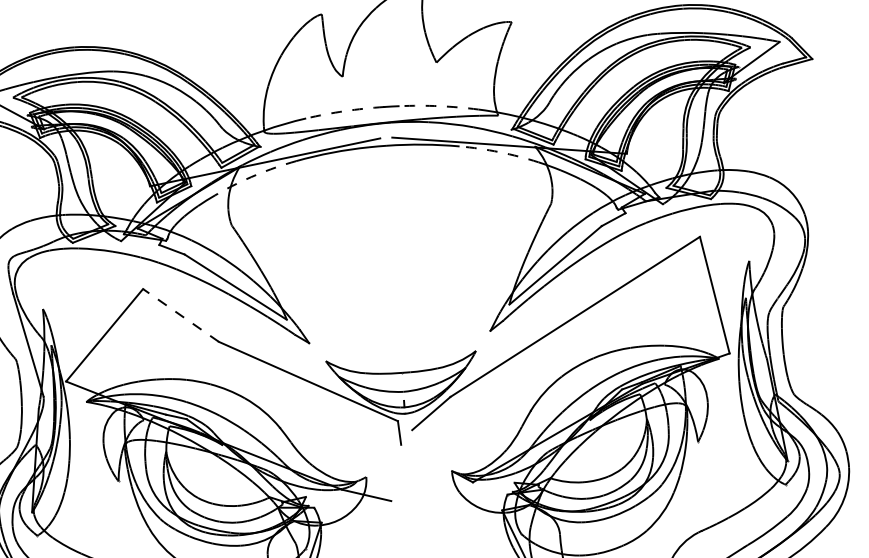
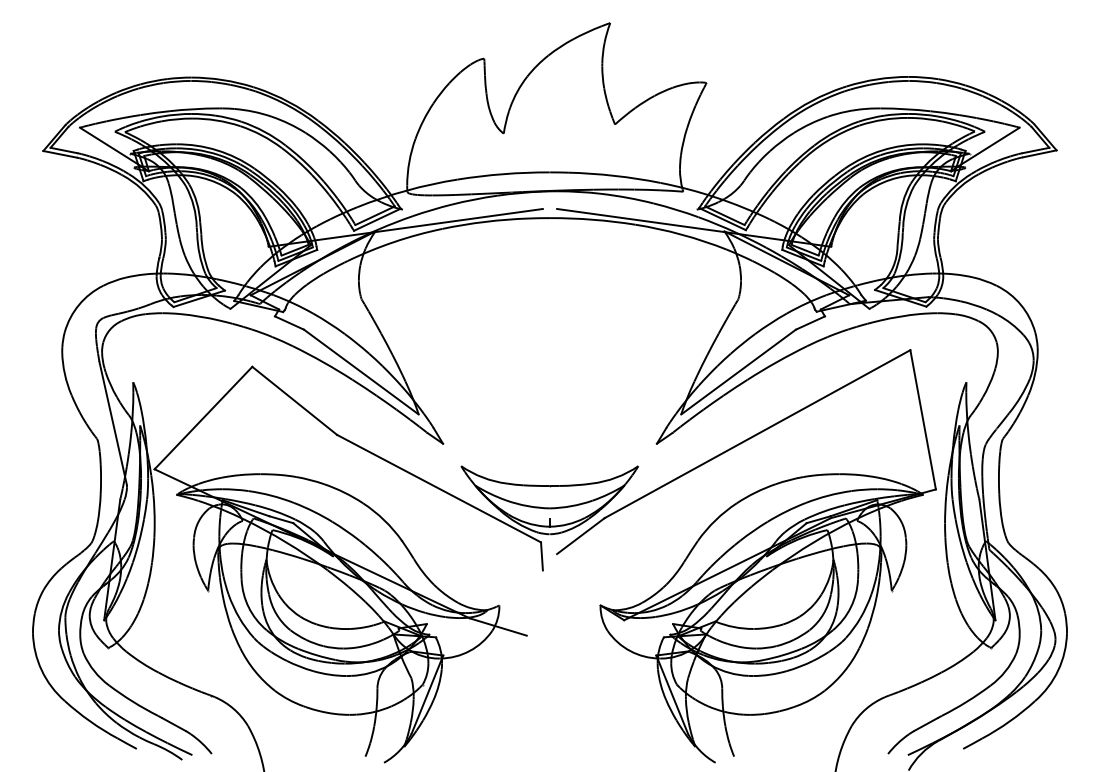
arc: (439, 105) -> (614, 175), dashed -> solid
arc: (344, 111) -> (503, 174), dashed -> solid
arc: (499, 152) -> (681, 234), dashed -> solid
arc: (256, 175) -> (394, 242), dashed -> solid
line: (180, 315) -> (294, 400), dashed -> solid

